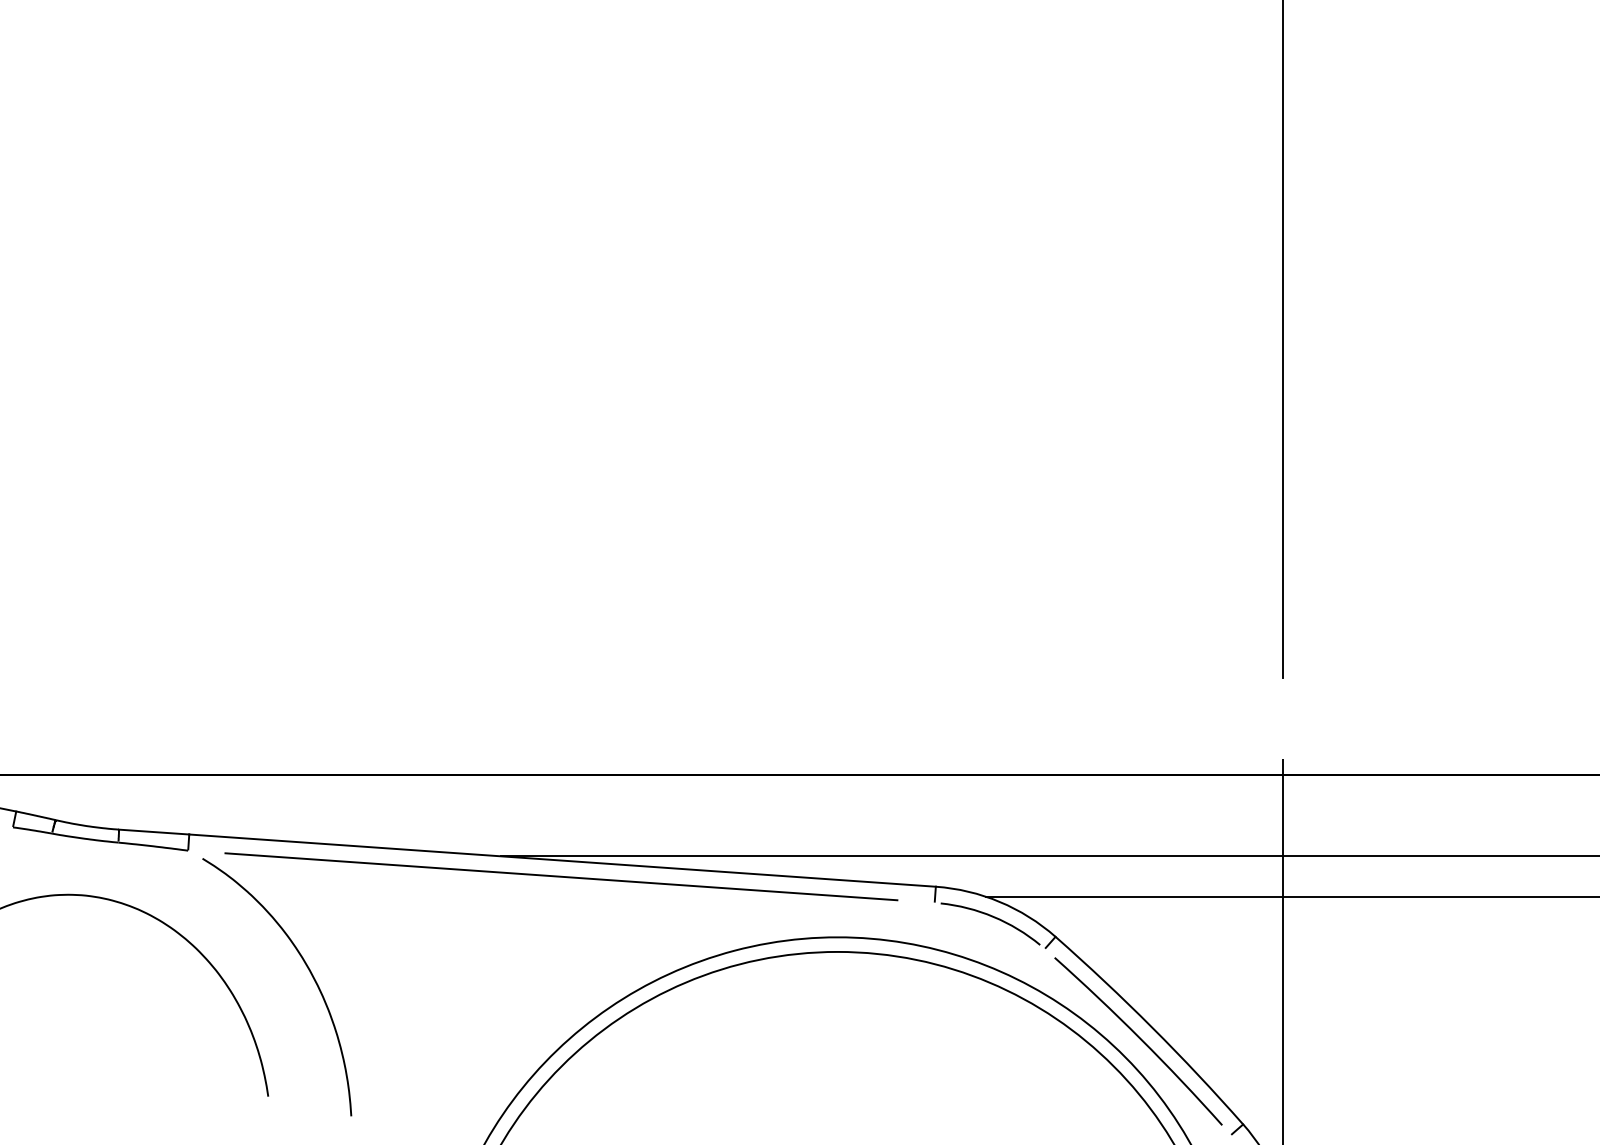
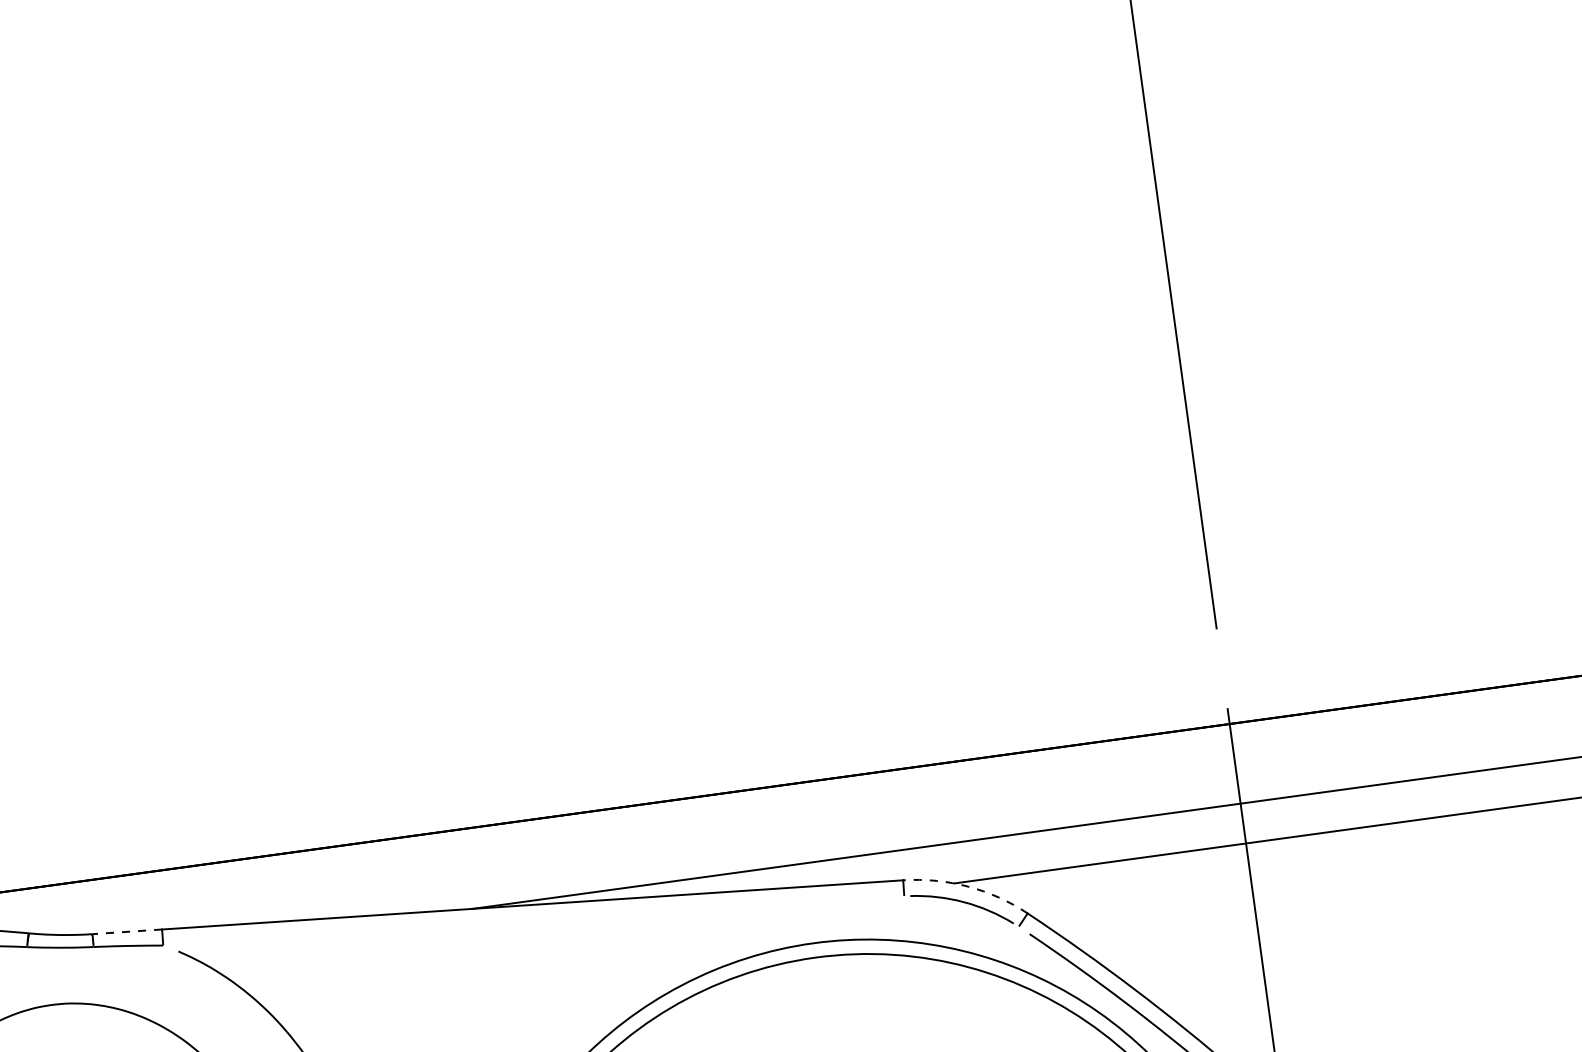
line: (153, 832) -> (126, 932), solid -> dashed
line: (561, 876) -> (533, 920), removed
arc: (999, 901) -> (967, 886), solid -> dashed

